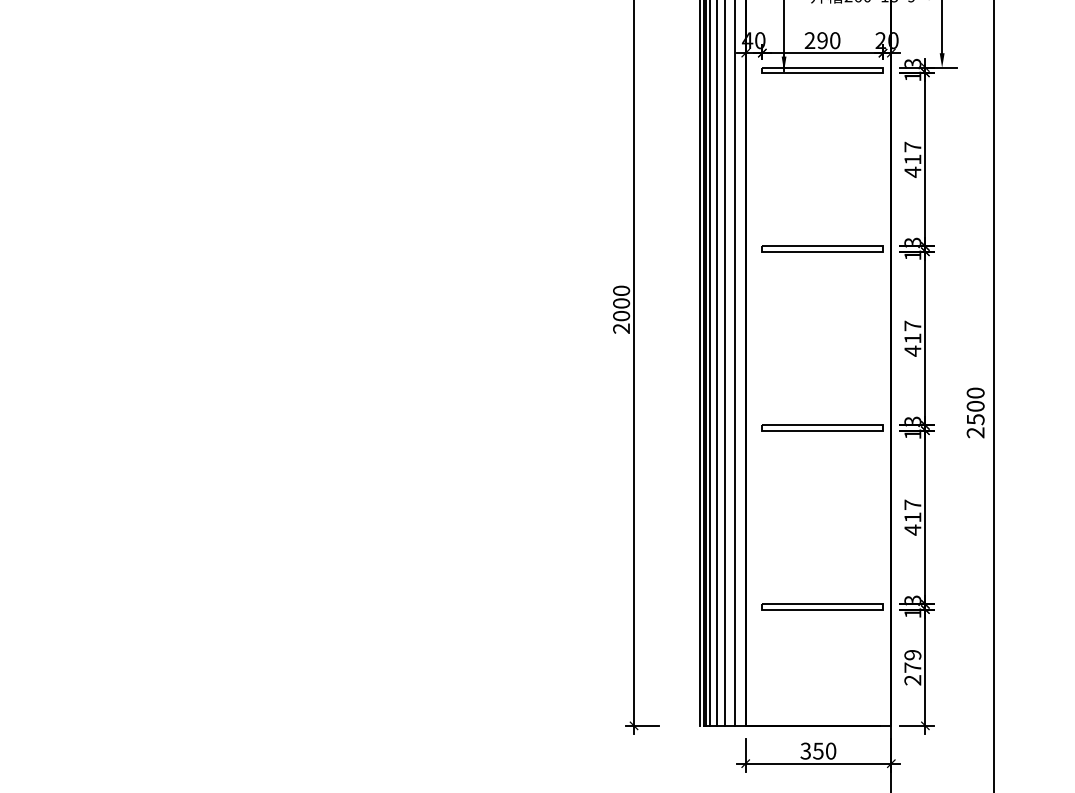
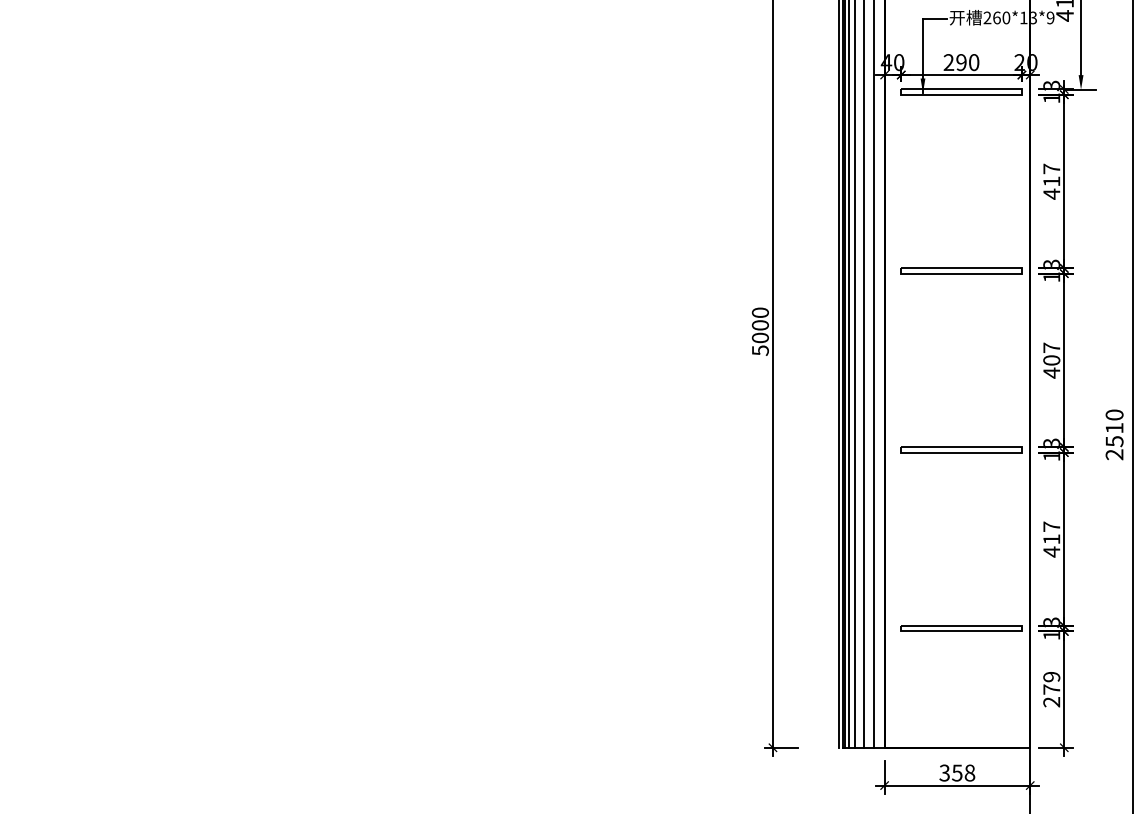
text: (620, 328) -> (759, 350), 2000 -> 5000
text: (912, 338) -> (1051, 360), 417 -> 407
text: (975, 405) -> (1114, 427), 2500 -> 2510
text: (830, 751) -> (969, 773), 350 -> 358

